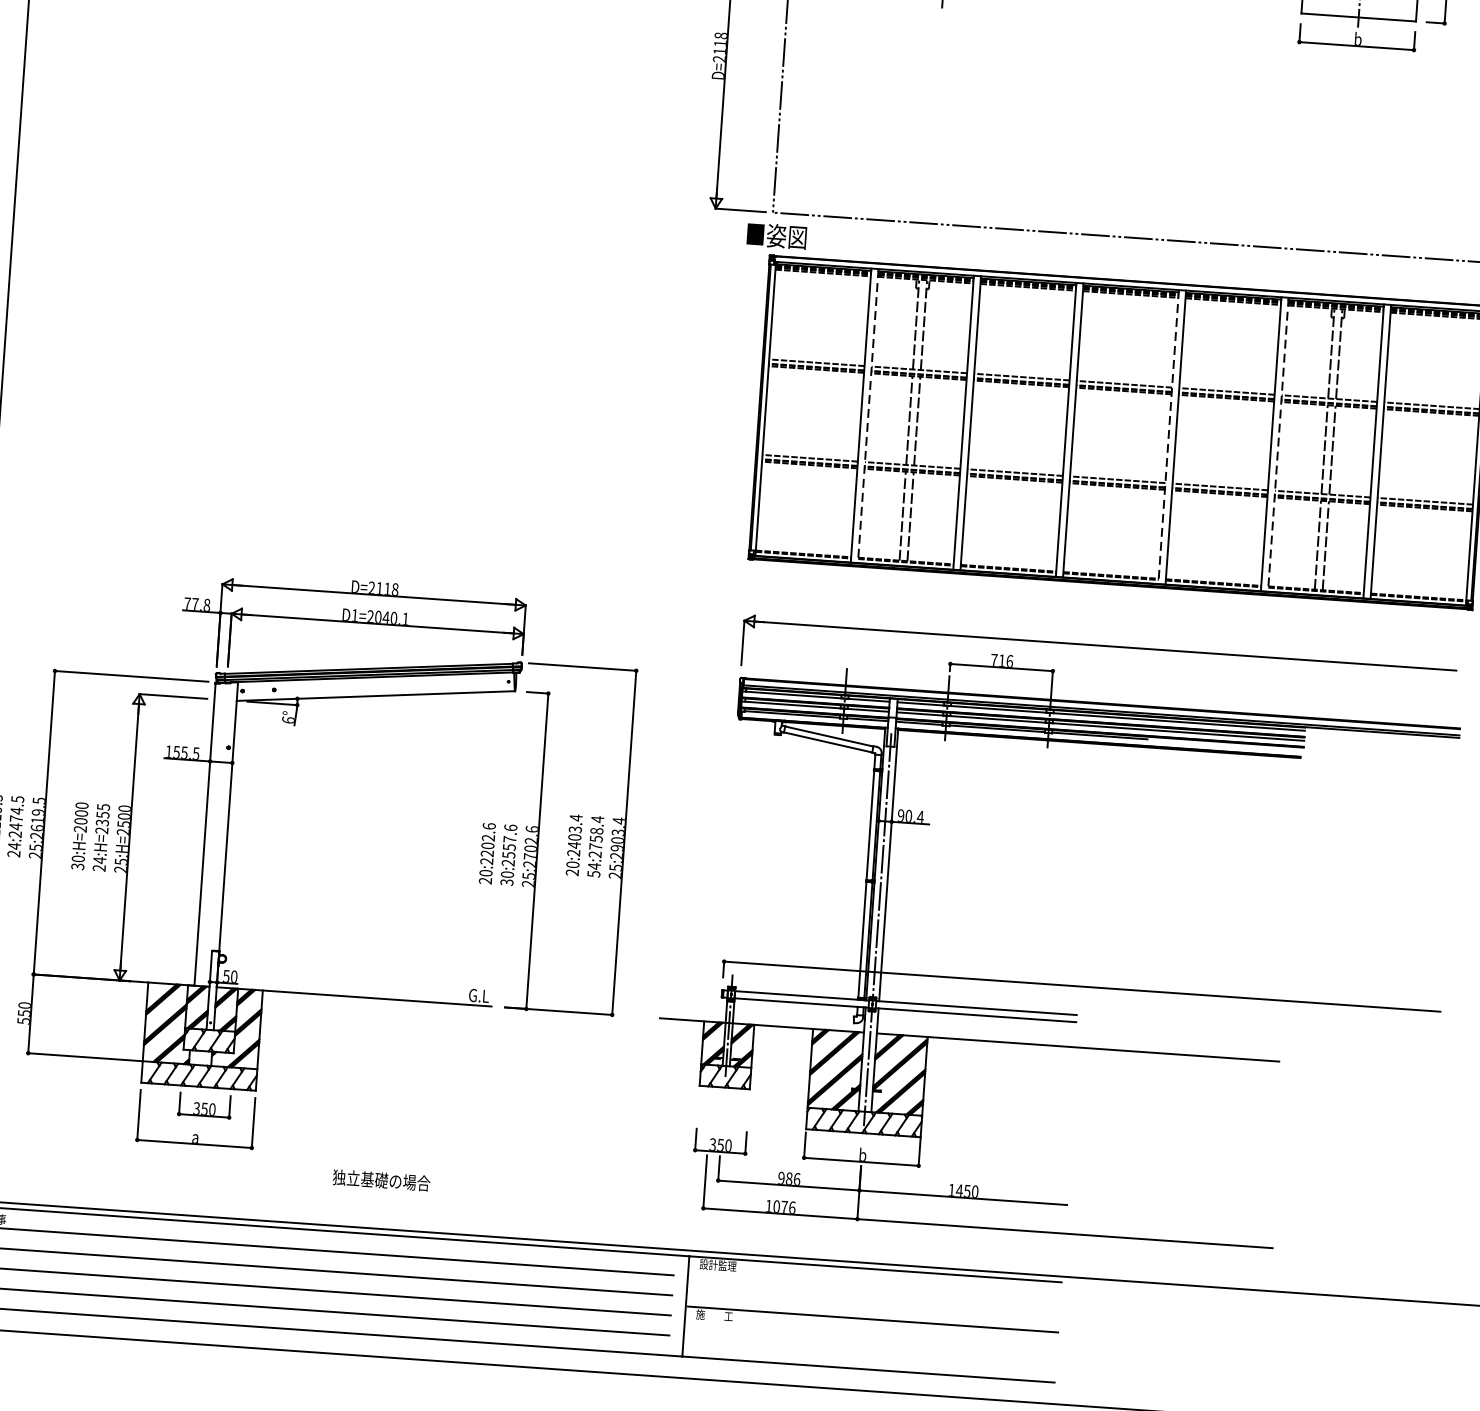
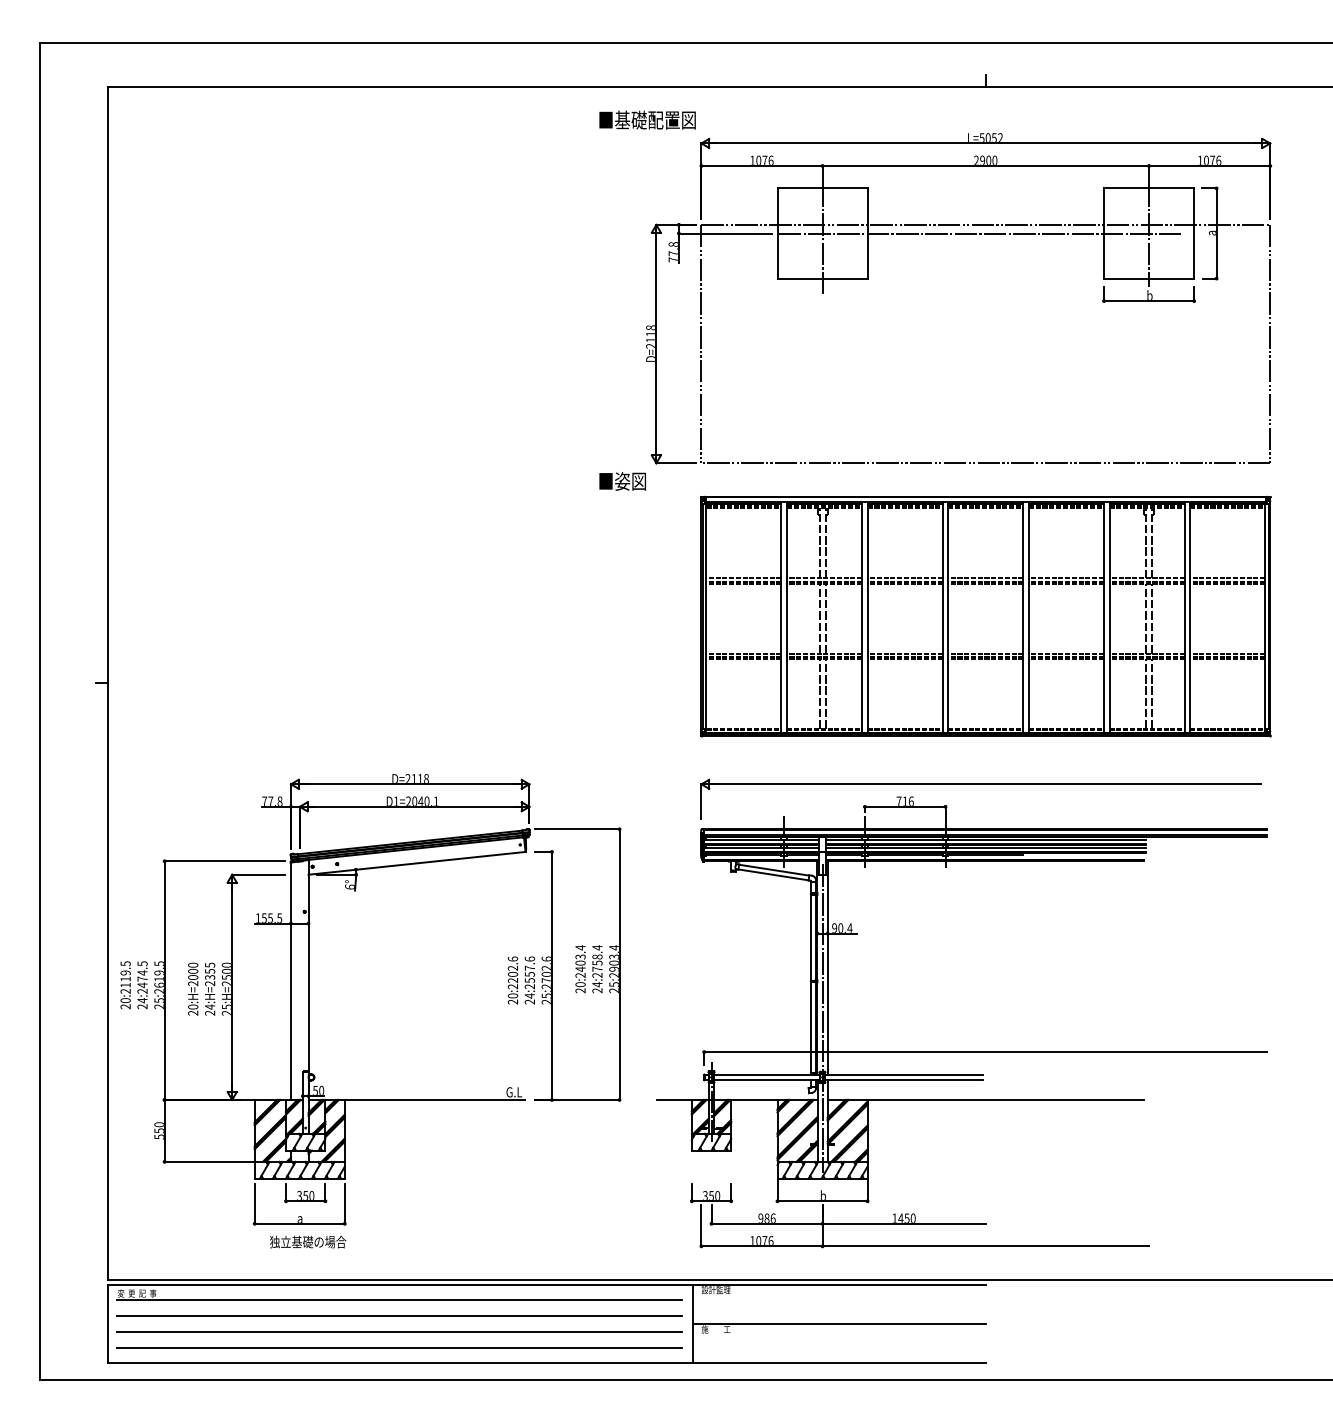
text: (776, 236) -> (622, 481), moved
line: (868, 416) -> (787, 617), dashed -> solid
line: (1168, 437) -> (1023, 617), dashed -> solid
line: (1278, 444) -> (1109, 617), dashed -> solid
text: (78, 865) -> (193, 1012), 30:H=2000 -> 20:H=2000
text: (593, 873) -> (597, 990), 54:2758.4 -> 24:2758.4
text: (506, 877) -> (529, 998), 30:2557.6 -> 24:2557.6
text: (382, 1179) -> (308, 1241), moved

